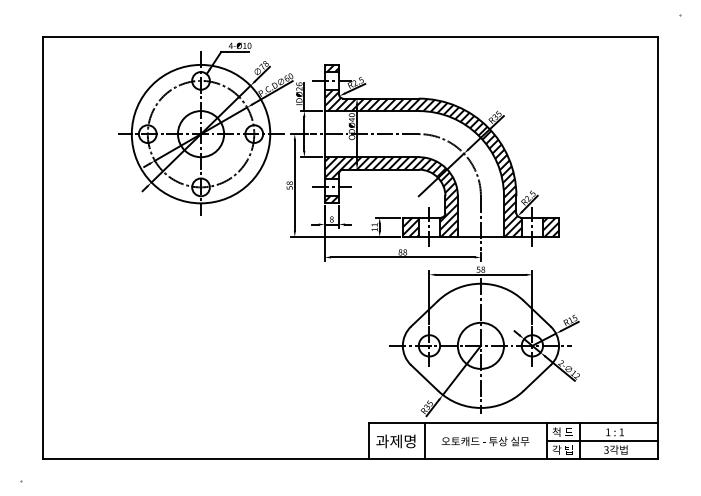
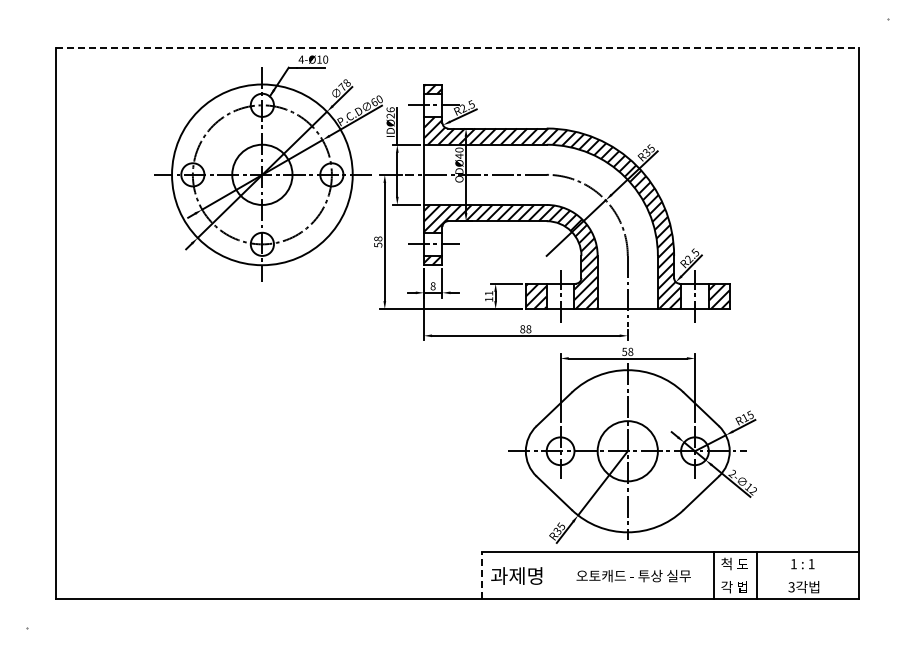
line: (350, 37) -> (457, 48), solid -> dashed
line: (369, 440) -> (482, 574), solid -> dashed
line: (424, 441) -> (554, 575), removed
line: (601, 441) -> (785, 575), removed

